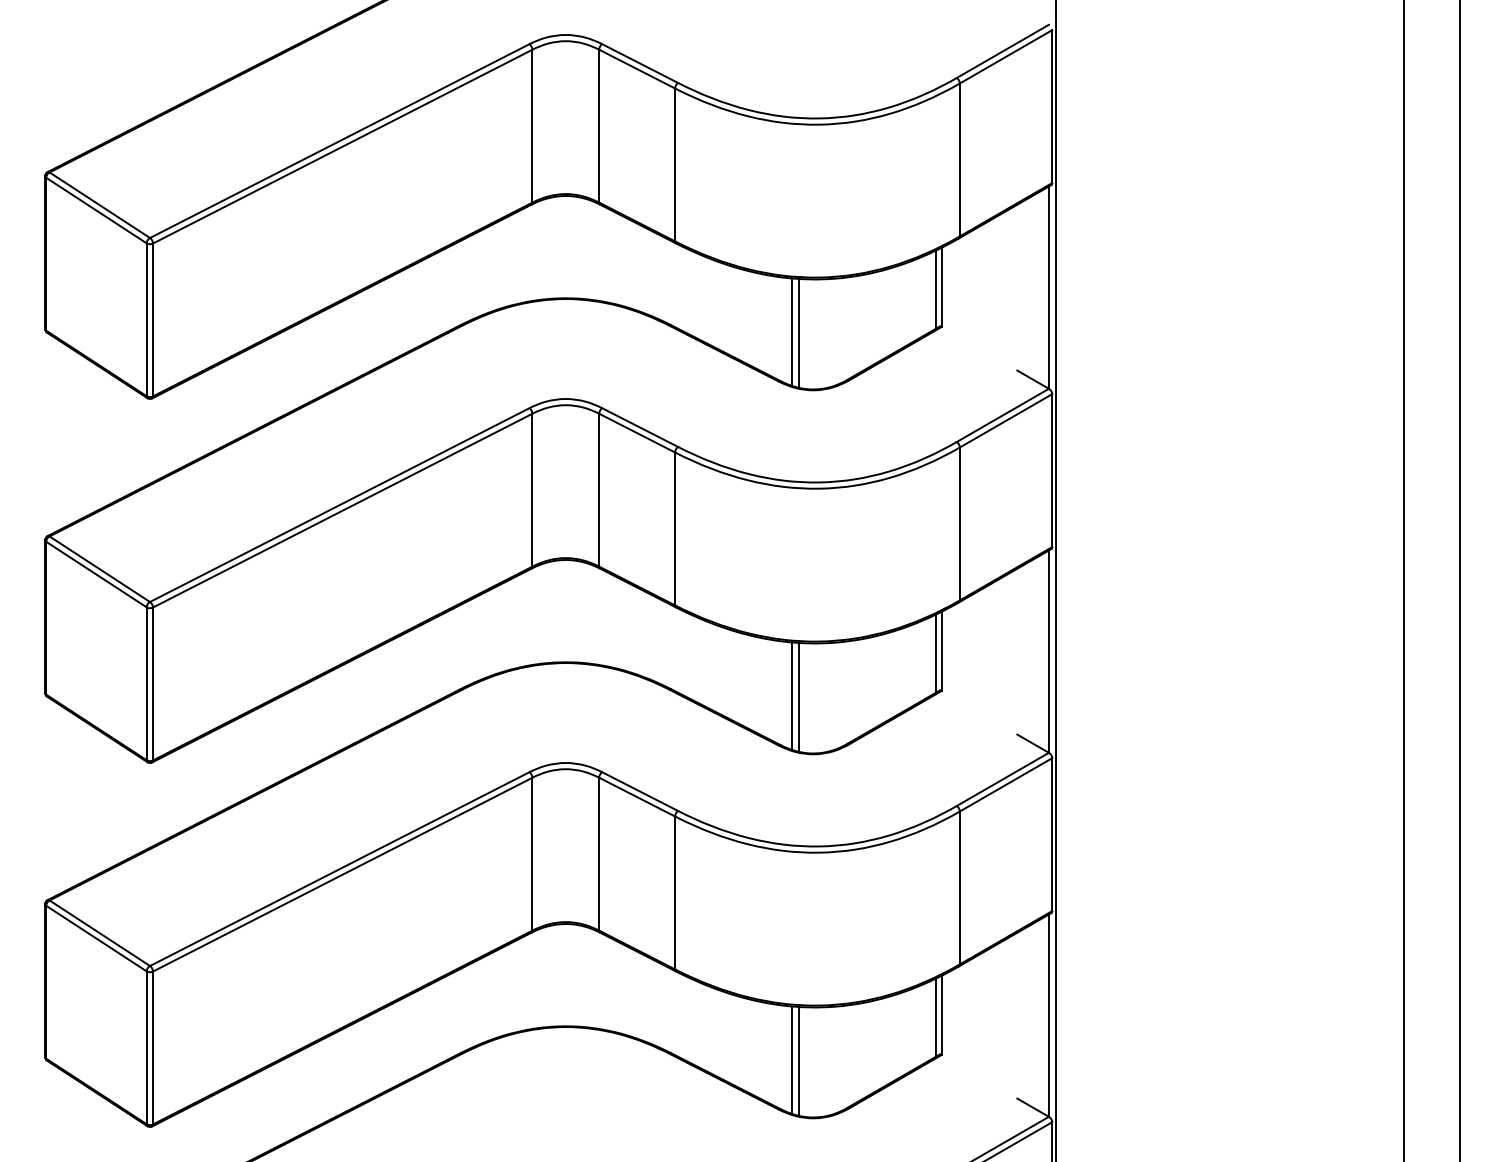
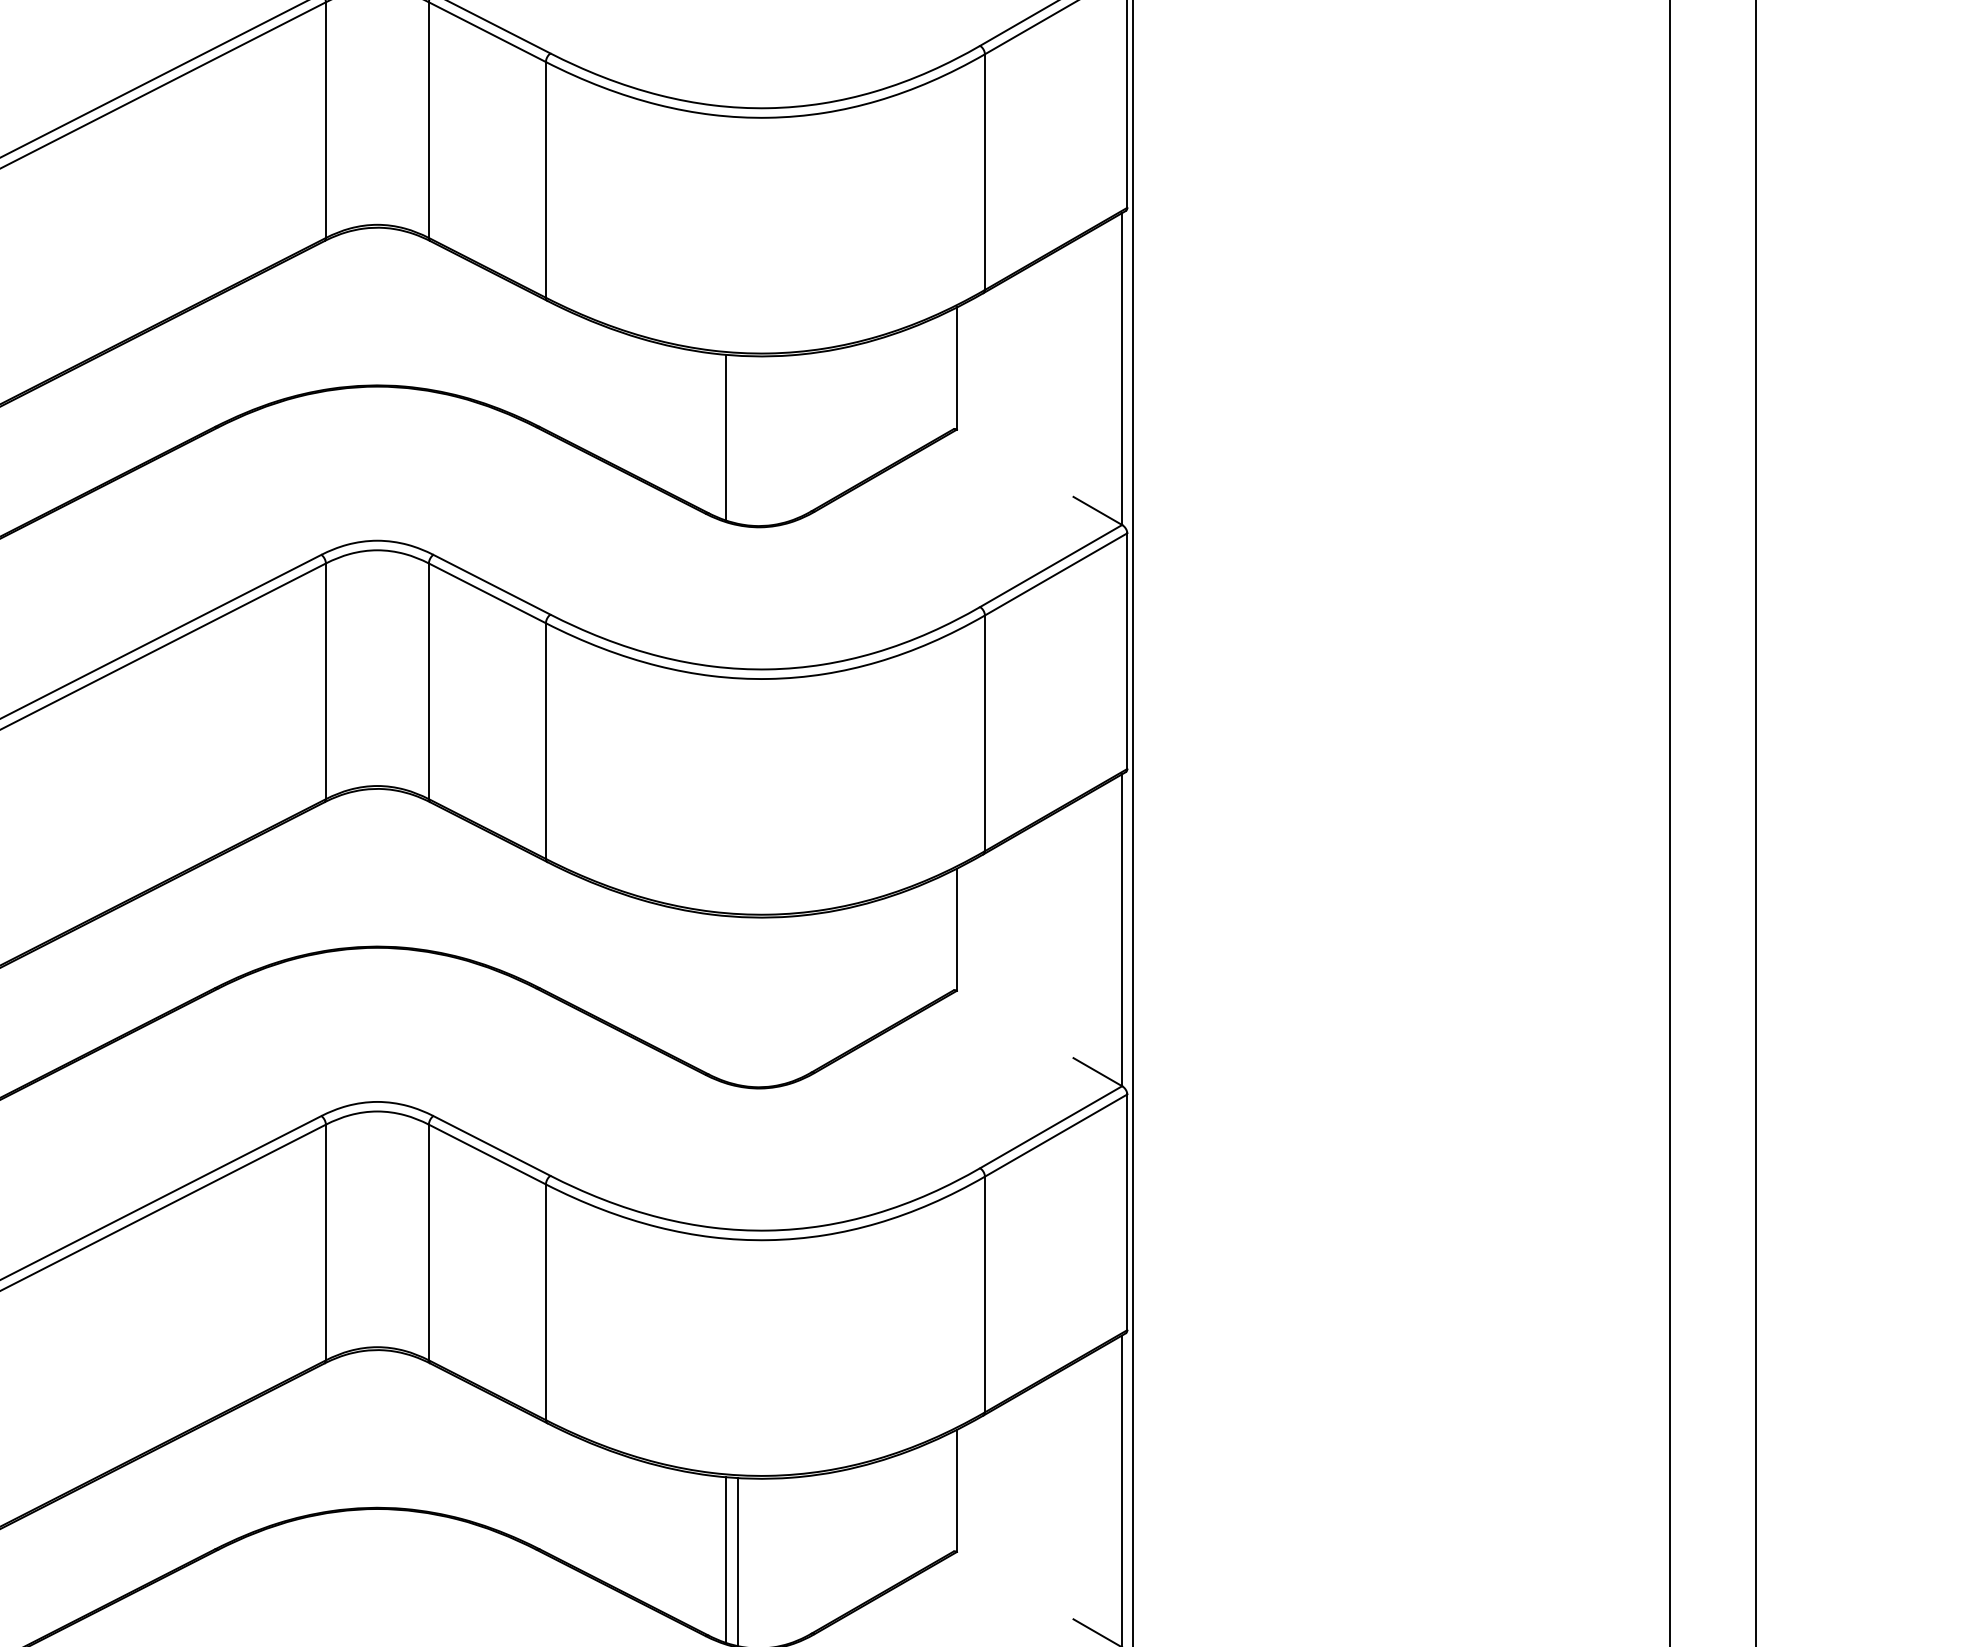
line: (936, 289) -> (948, 371), removed
line: (799, 333) -> (737, 439), removed
line: (936, 653) -> (948, 933), removed
line: (792, 695) -> (726, 997), removed
line: (799, 697) -> (737, 1000), removed
line: (936, 1017) -> (948, 1494), removed

